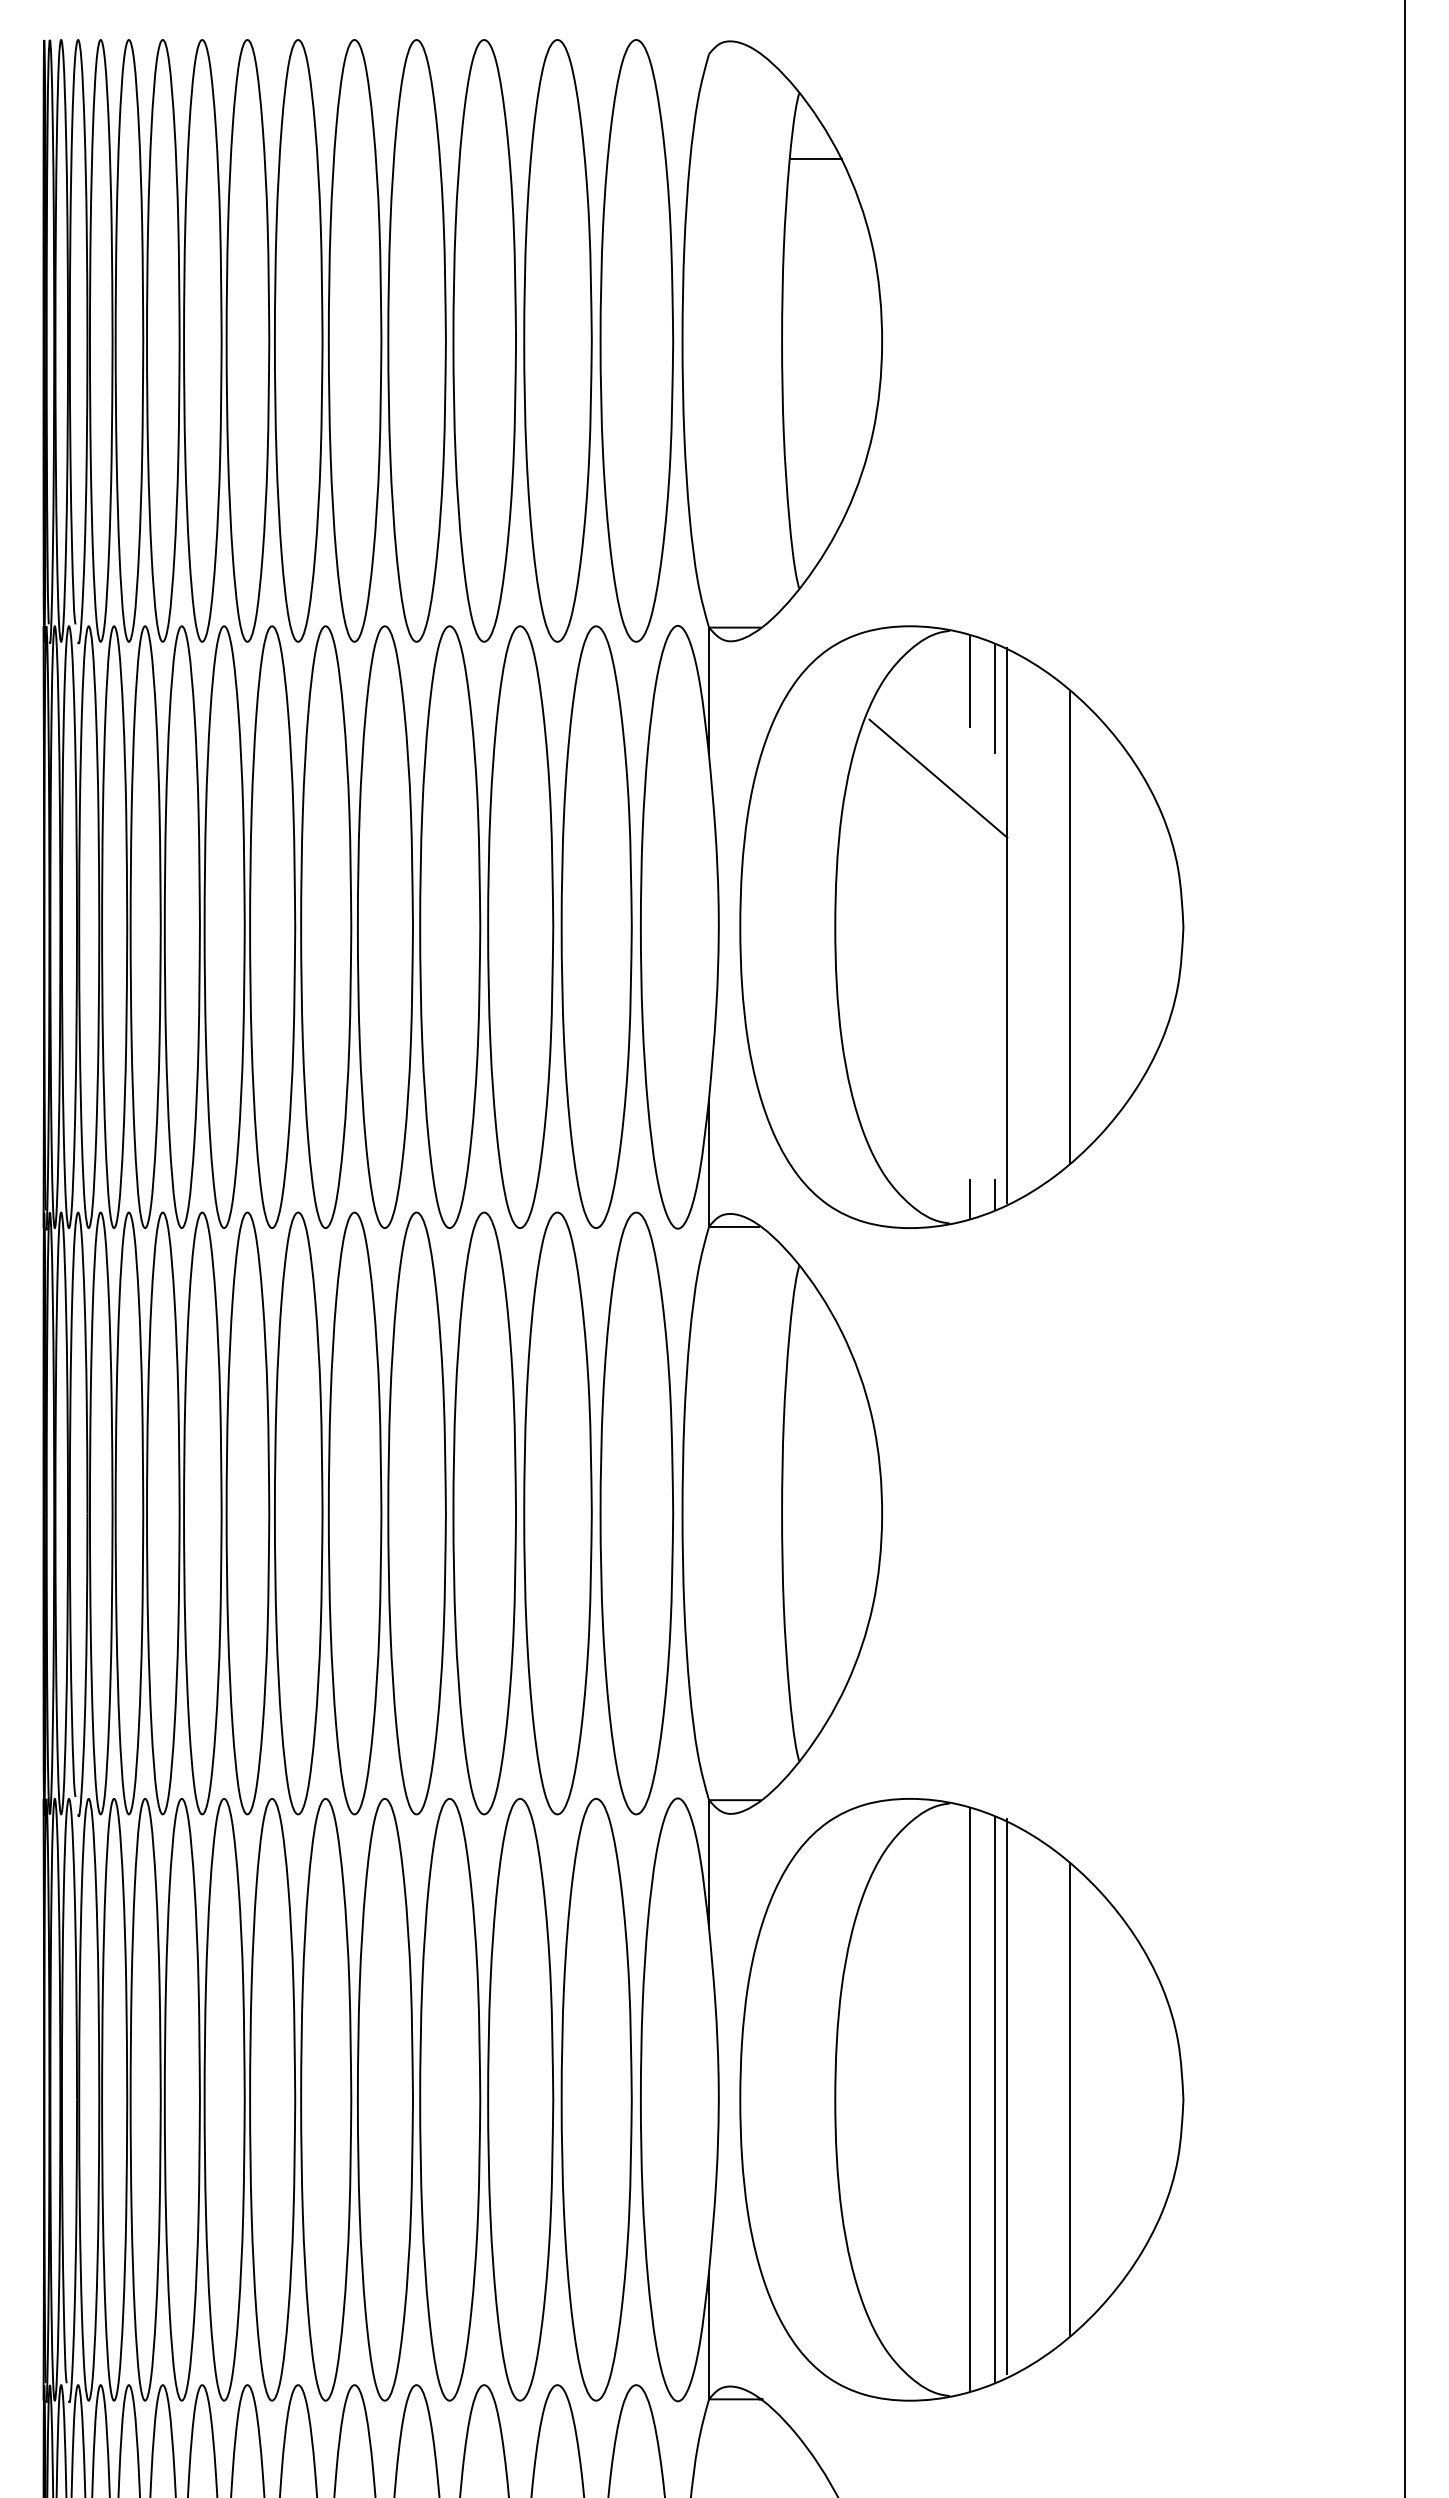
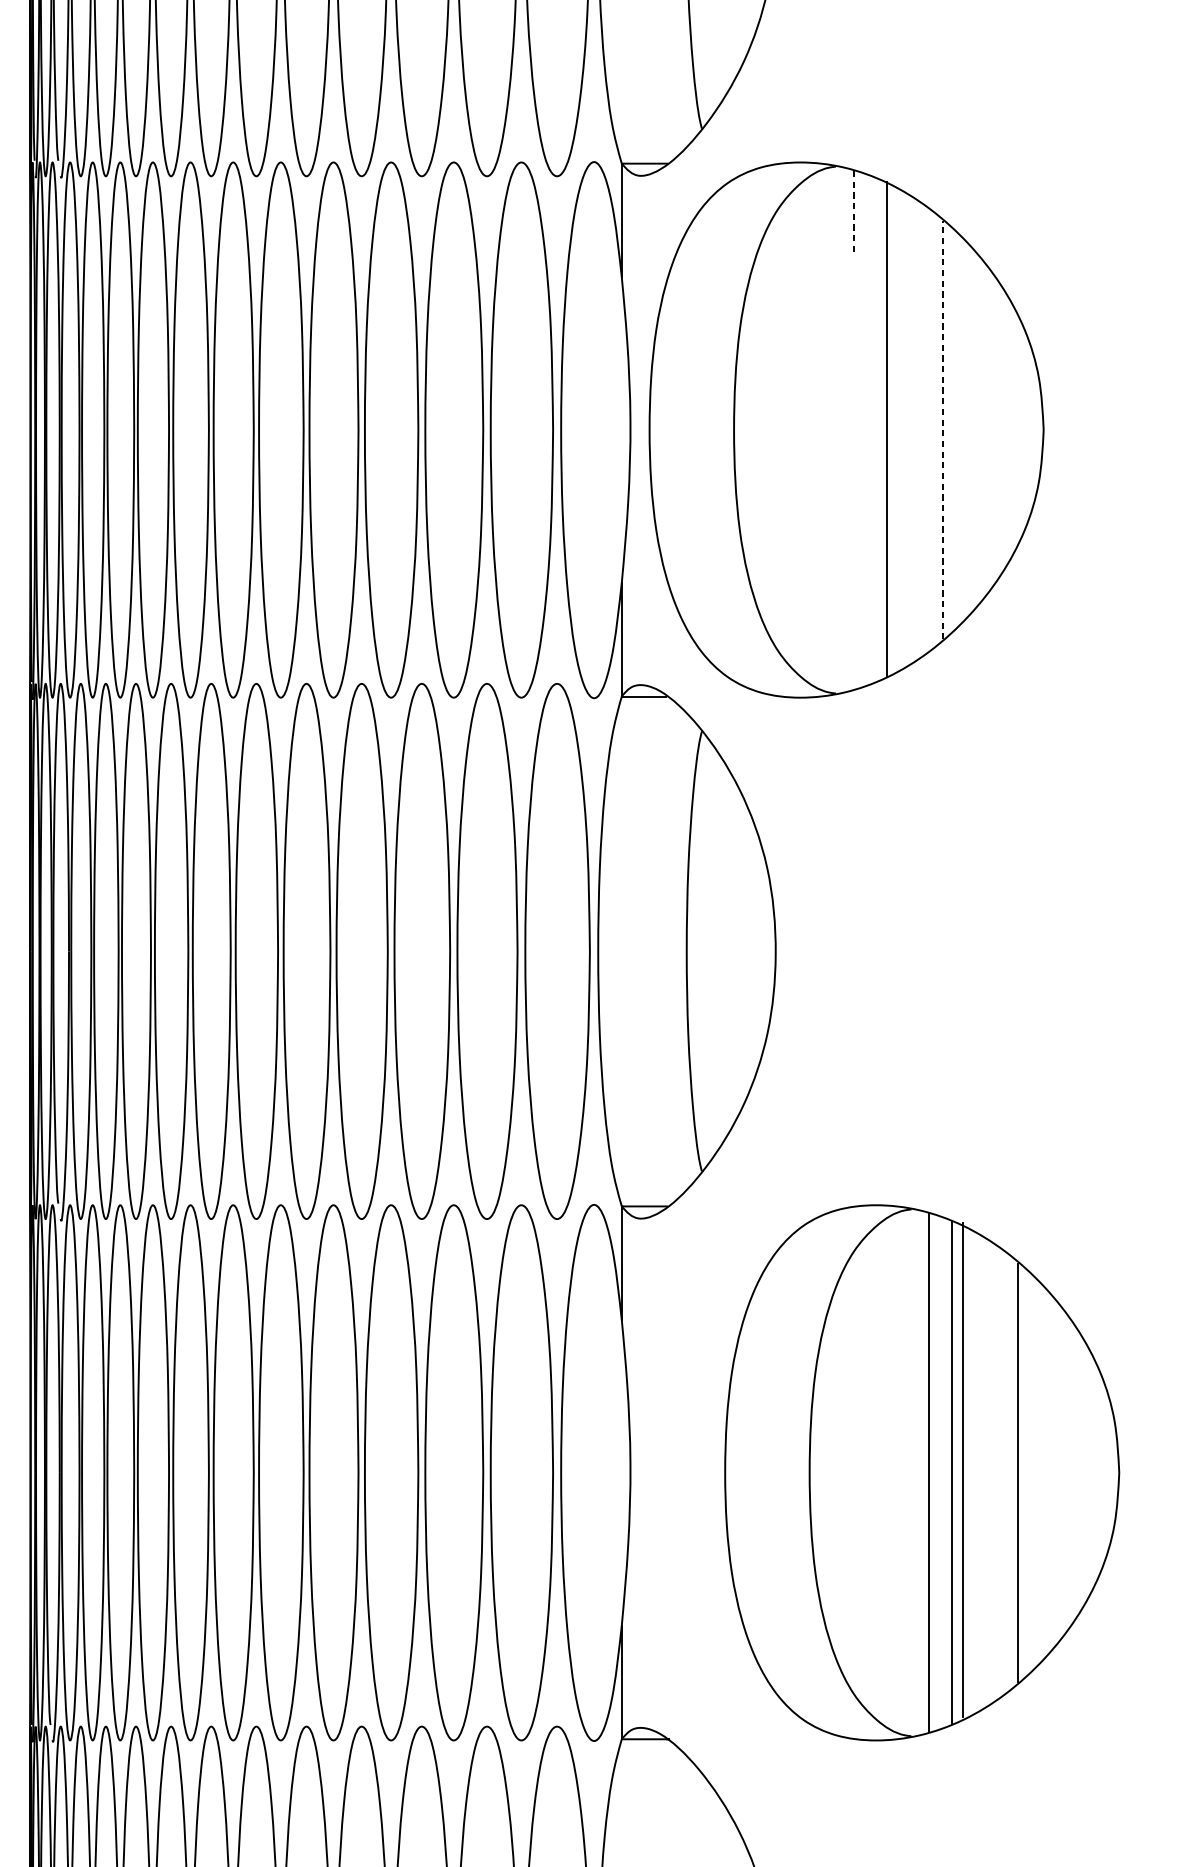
line: (969, 681) -> (853, 211), solid -> dashed
line: (994, 698) -> (875, 226), removed
line: (938, 778) -> (825, 297), removed
line: (1070, 926) -> (943, 429), solid -> dashed
line: (994, 1194) -> (875, 667), removed
line: (969, 1199) -> (853, 672), removed
part: (961, 2099) -> (921, 1472), moved

